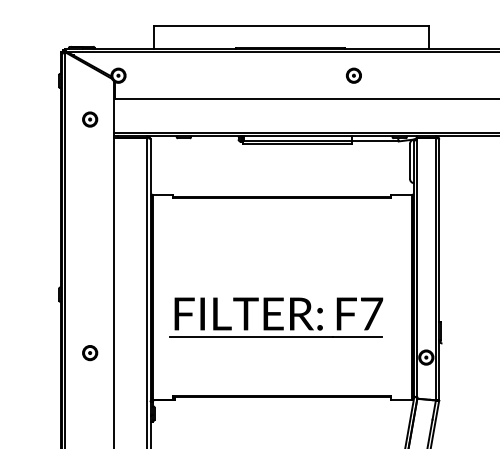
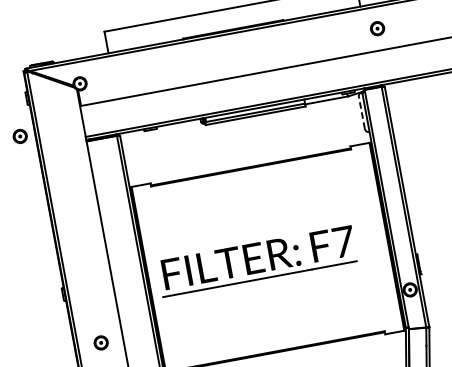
part: (353, 75) -> (377, 28), moved
part: (90, 119) -> (20, 136), moved
line: (409, 160) -> (361, 112), solid -> dashed
part: (276, 317) -> (257, 261), moved

